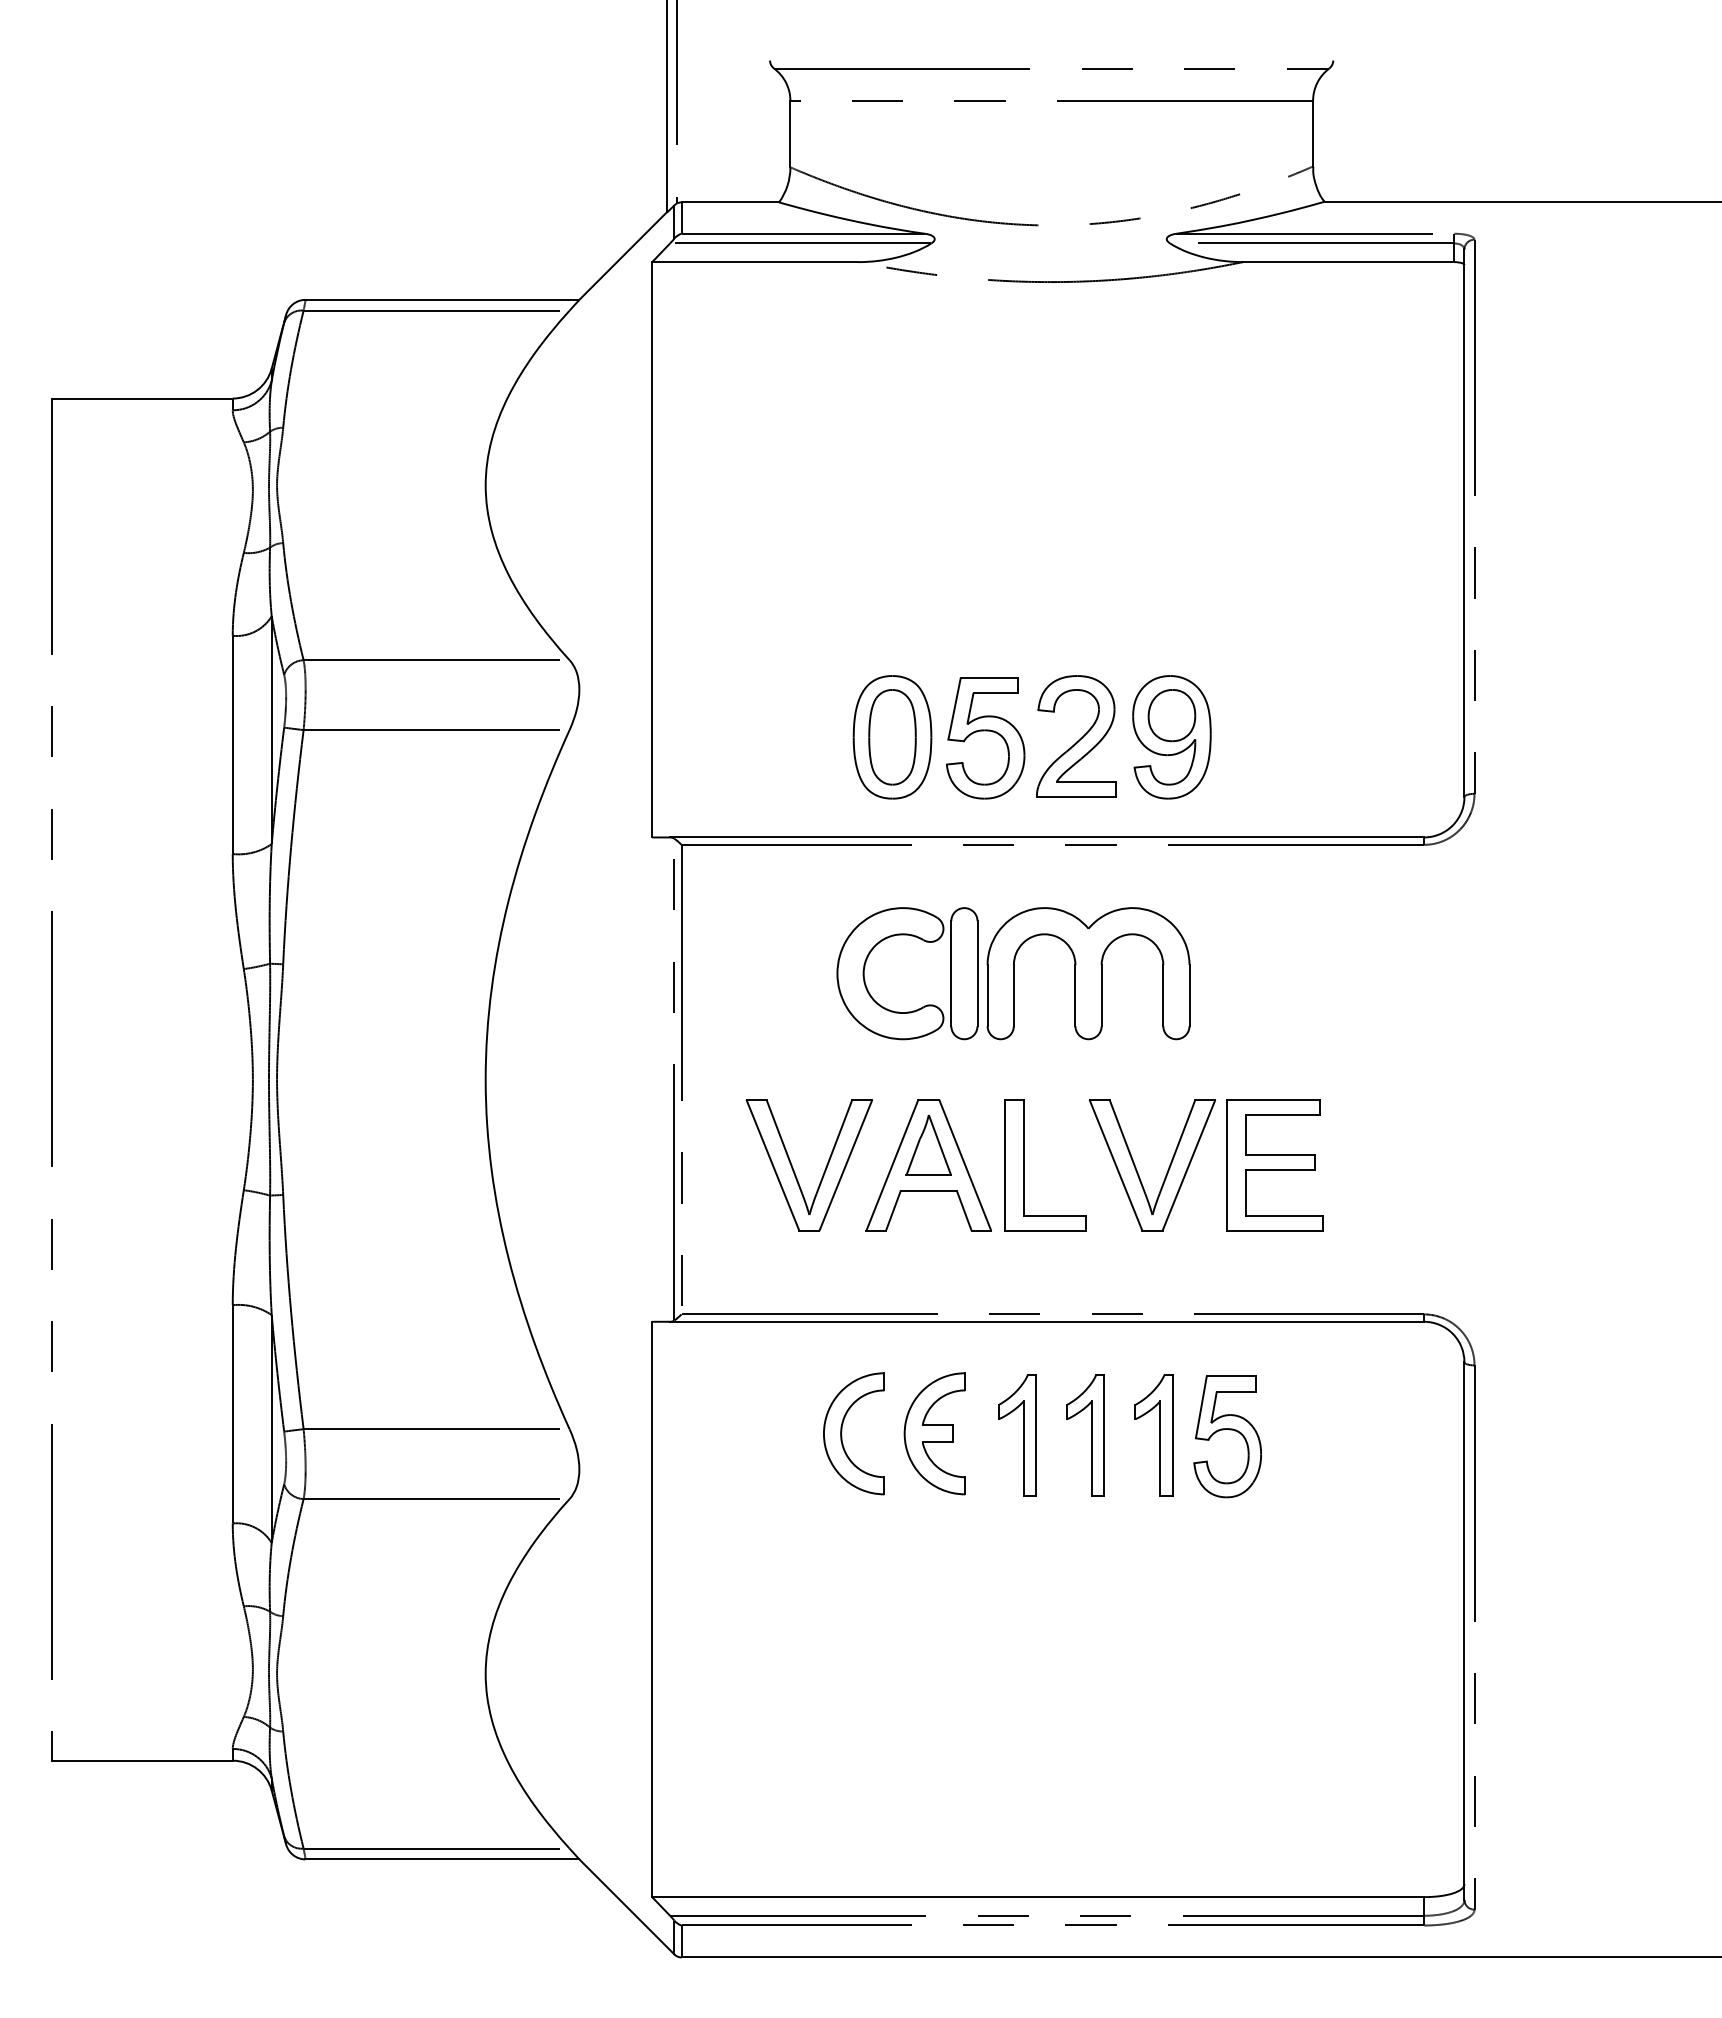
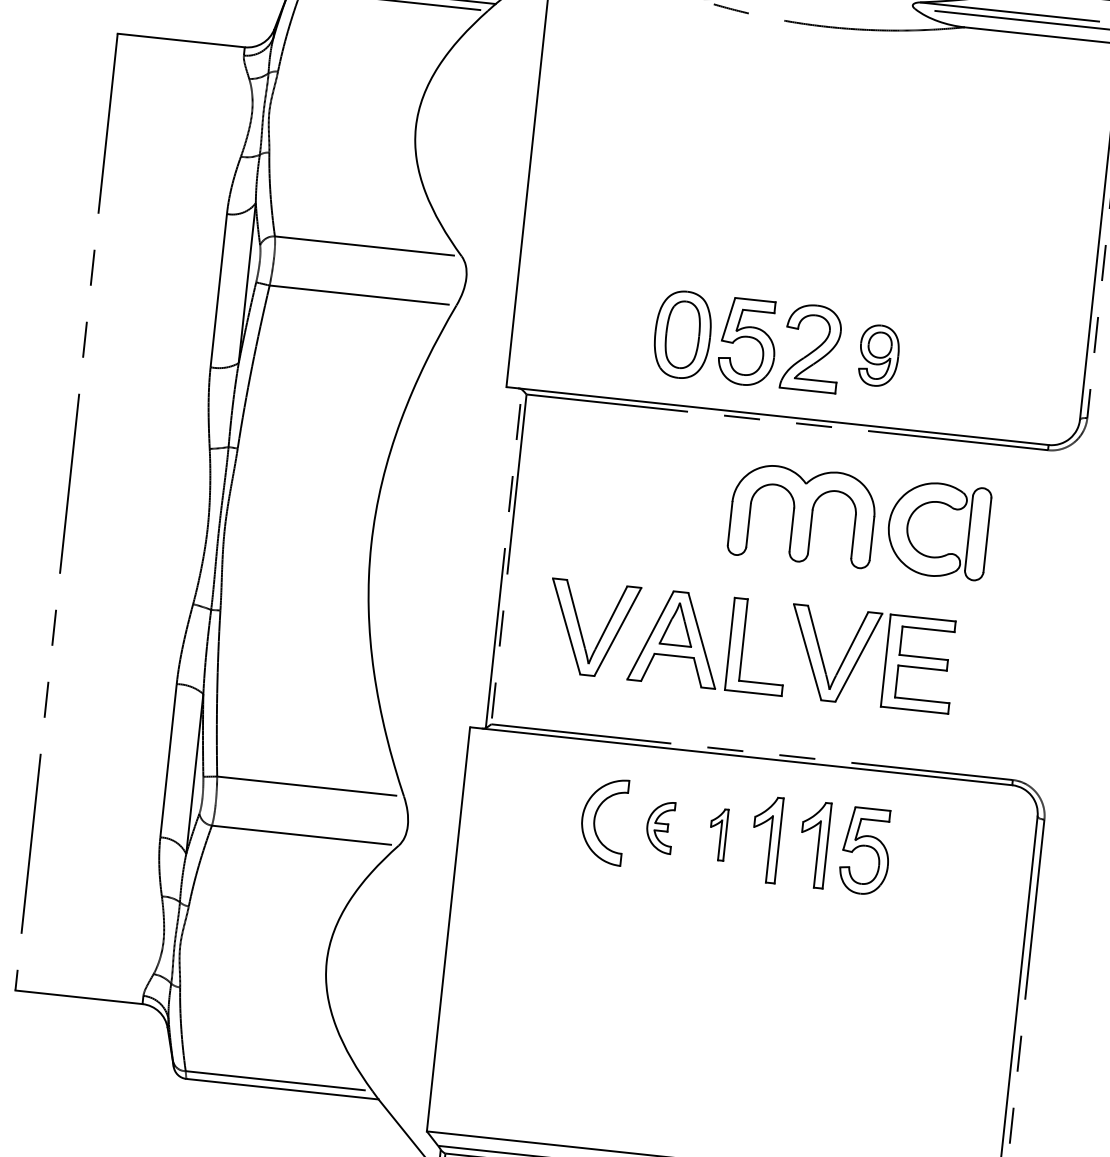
part: (1171, 737) -> (878, 355), size x0.7
part: (923, 941) -> (951, 508), moved
part: (934, 1433) -> (660, 826), size x0.6
part: (1017, 1435) -> (718, 834), size x0.6

